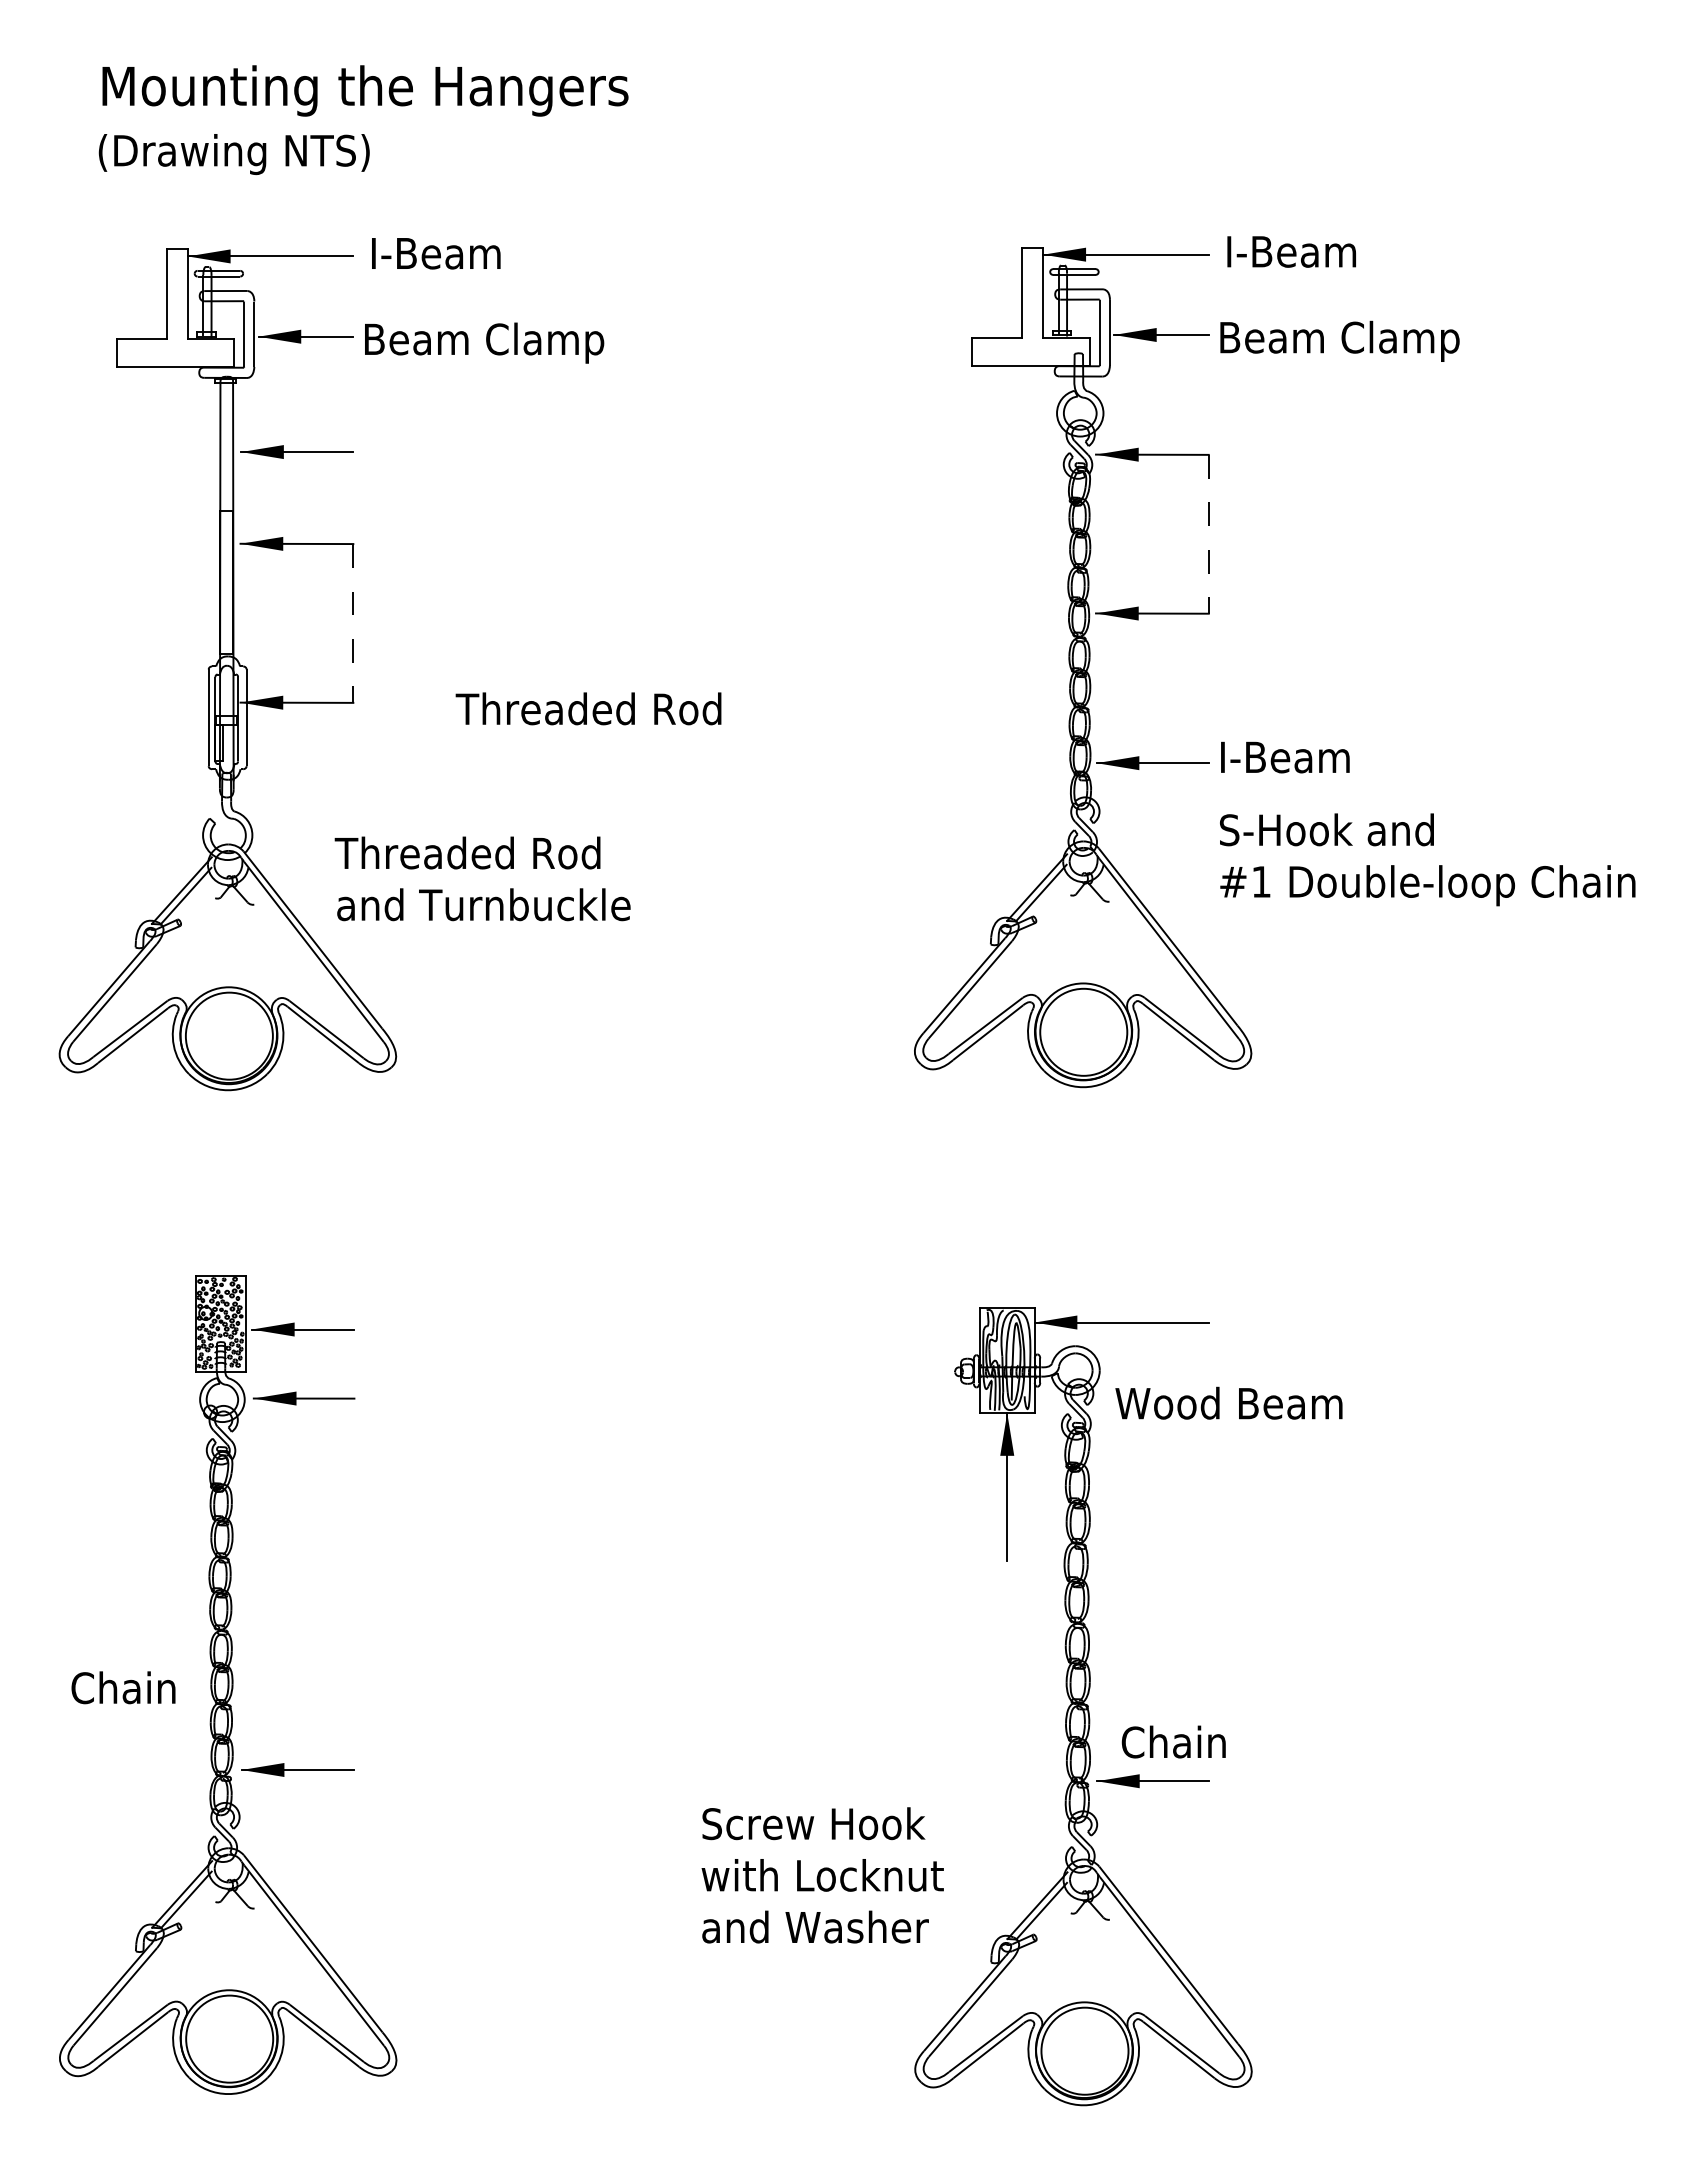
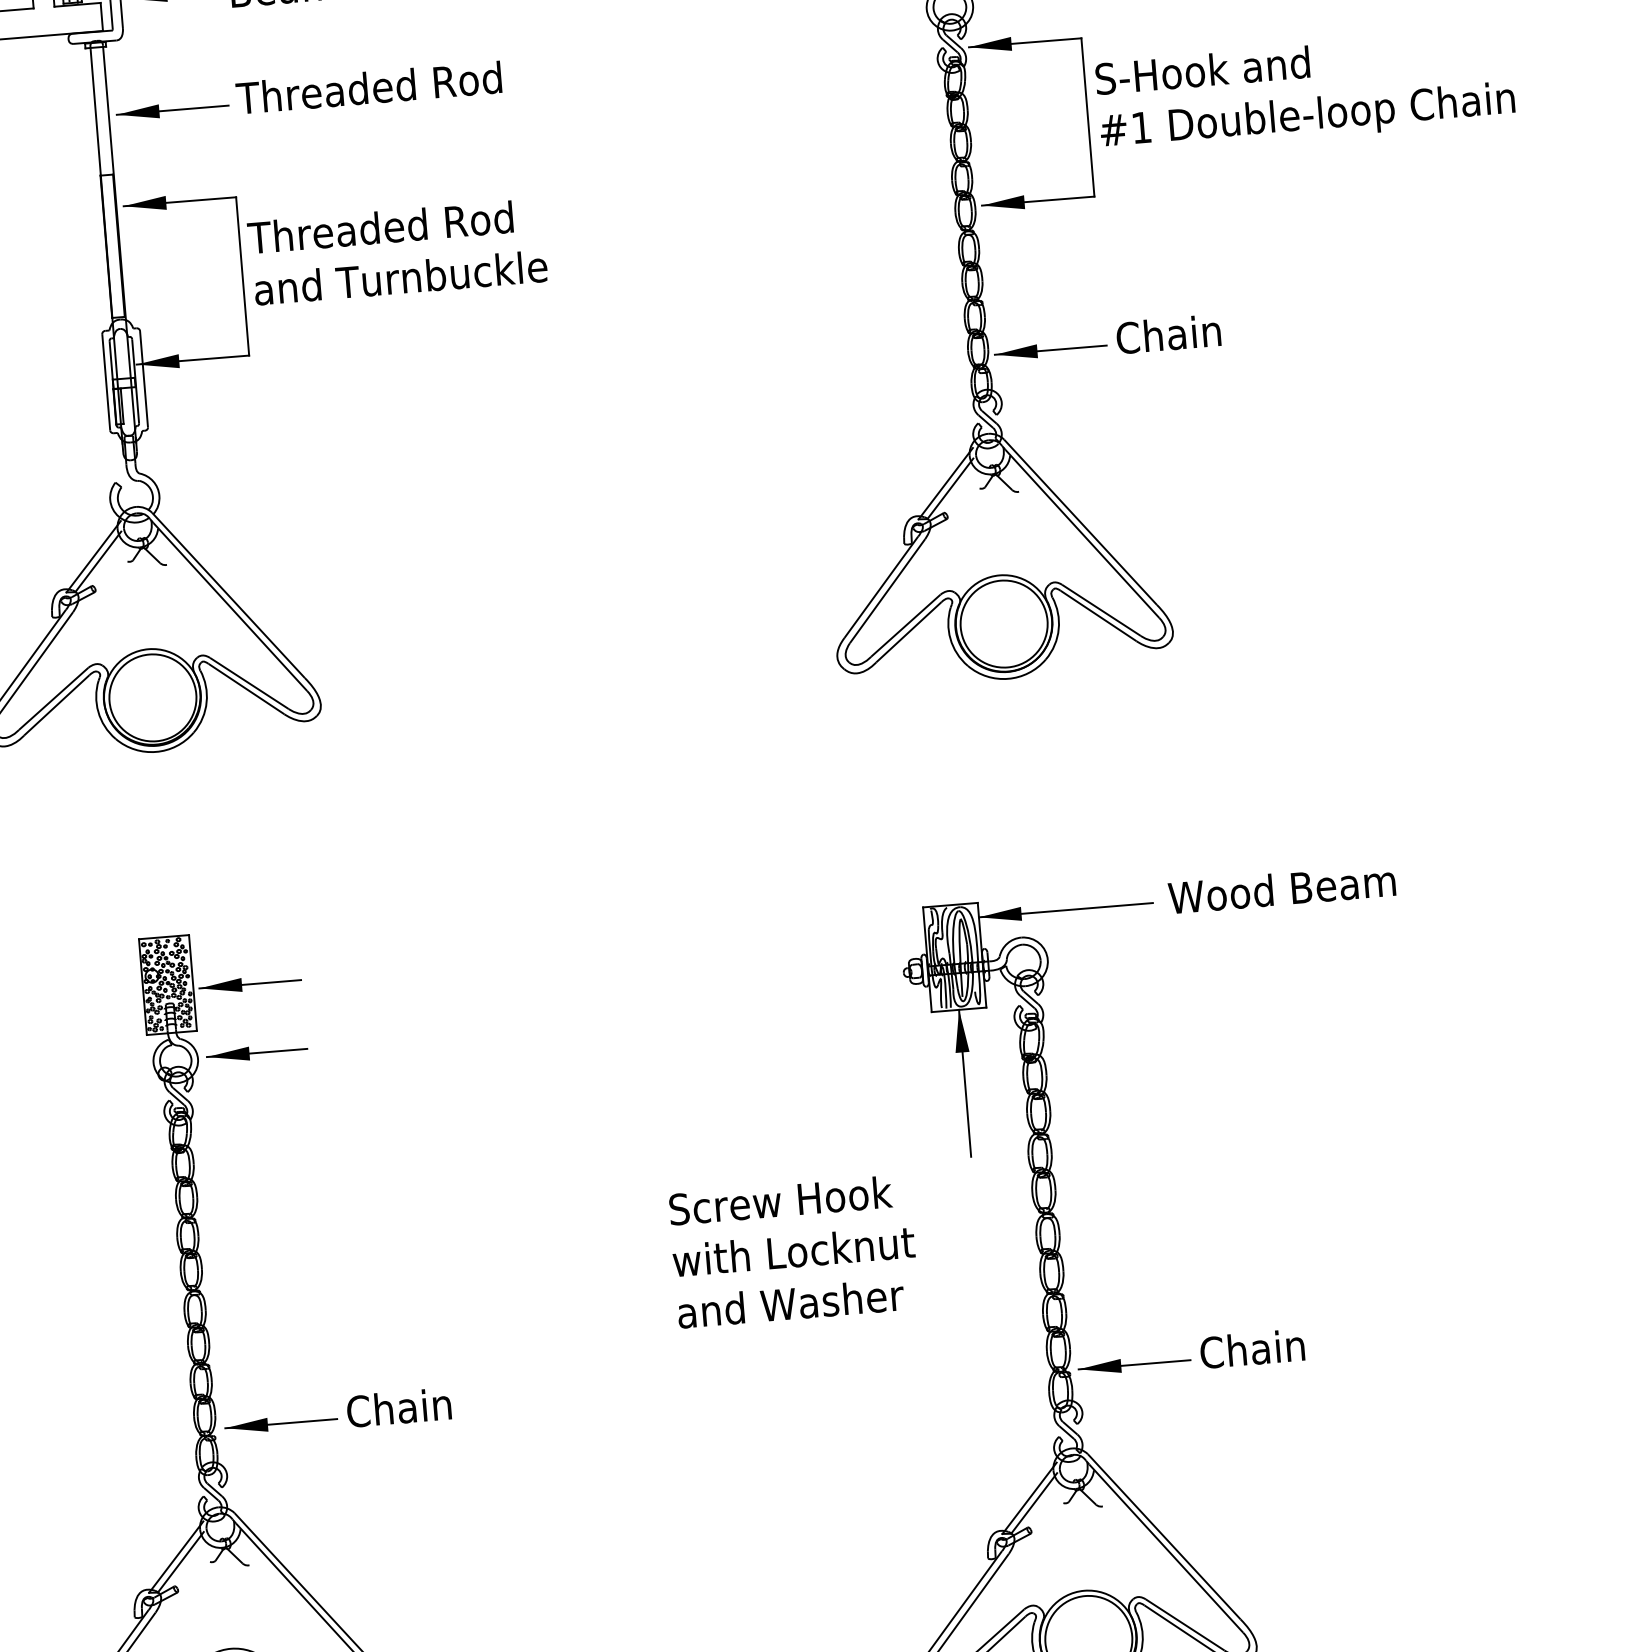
line: (1208, 534) -> (1087, 117), dashed -> solid
line: (353, 623) -> (242, 276), dashed -> solid
text: (588, 708) -> (368, 87), moved
text: (1284, 756) -> (1181, 332), I-Beam -> Chain
text: (1427, 859) -> (1305, 91), moved
text: (482, 878) -> (397, 251), moved
text: (1228, 1402) -> (1281, 888), moved
text: (123, 1687) -> (399, 1407), moved
text: (1173, 1741) -> (1252, 1348), moved
text: (822, 1875) -> (793, 1251), moved

